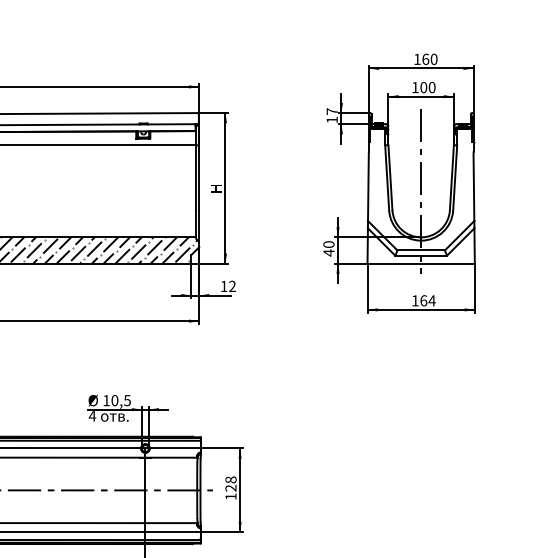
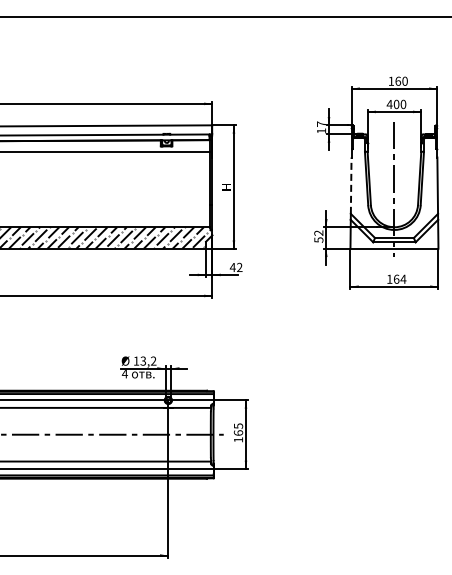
text: (415, 87) -> (389, 104), 100 -> 400
line: (368, 186) -> (351, 185), solid -> dashed
text: (328, 248) -> (318, 236), 40 -> 52
text: (223, 286) -> (232, 267), 12 -> 42
text: (121, 399) -> (148, 360), 10,5 -> 13,2
text: (230, 484) -> (238, 429), 128 -> 165

